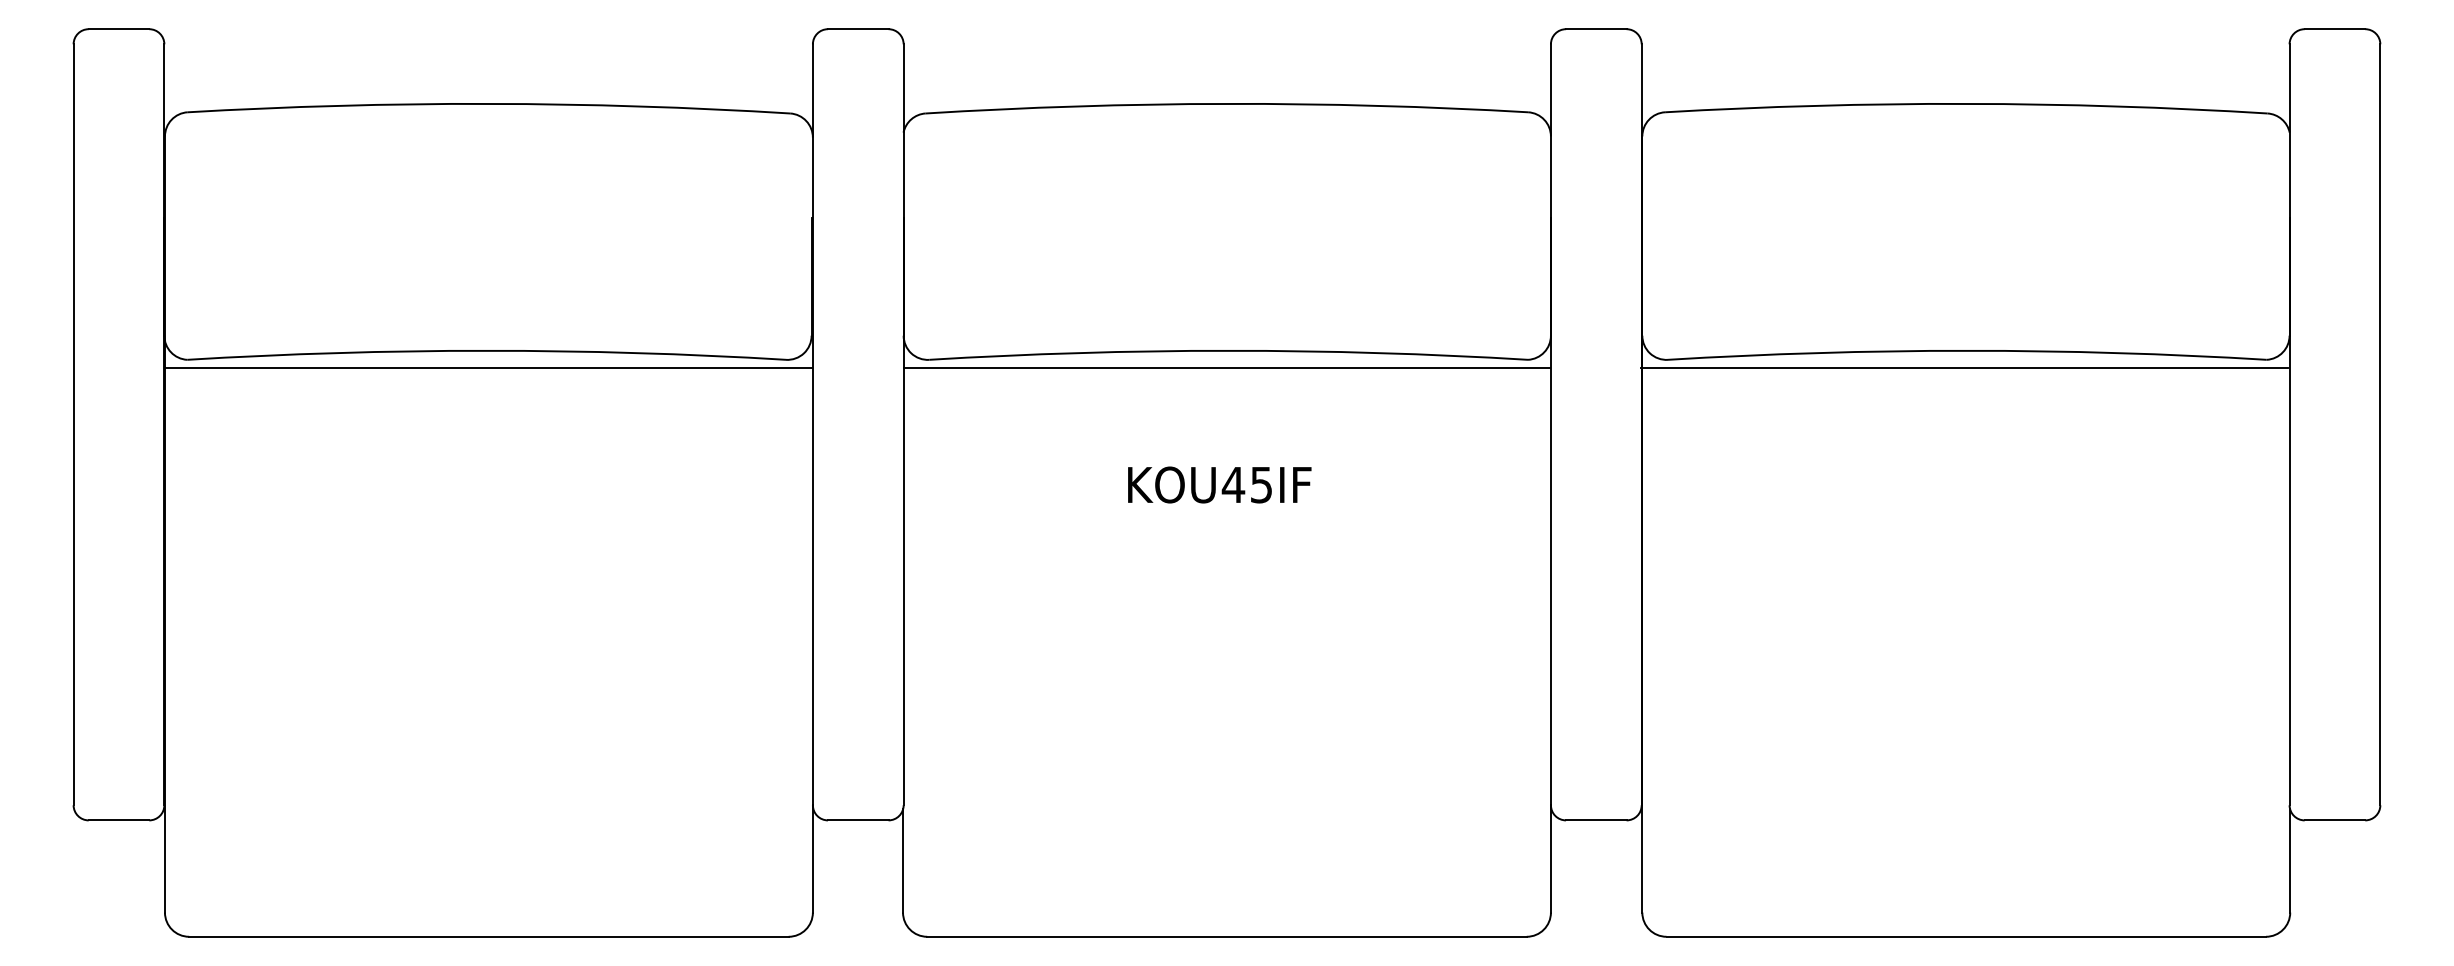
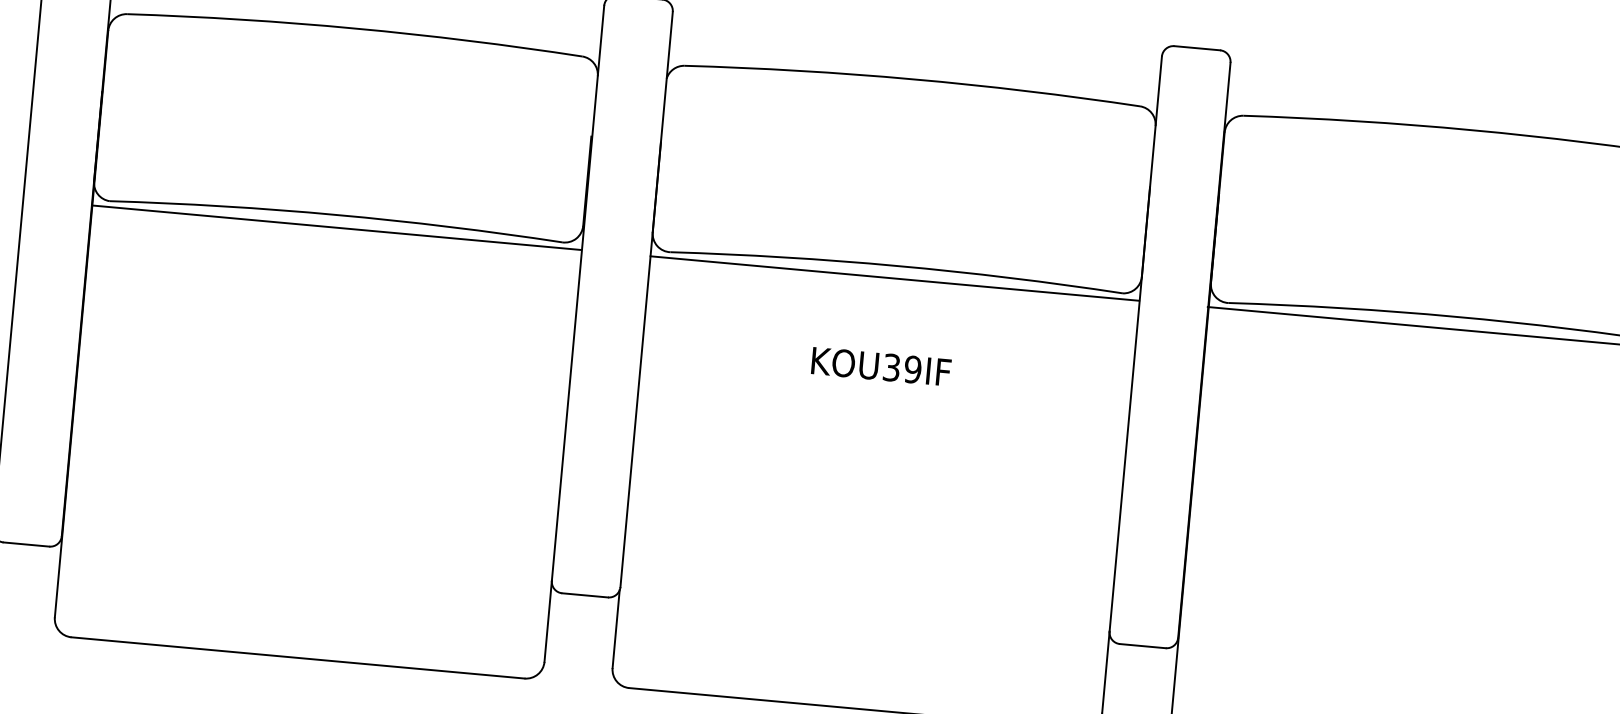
text: (1246, 484) -> (901, 368), KOU45IF -> KOU39IF

